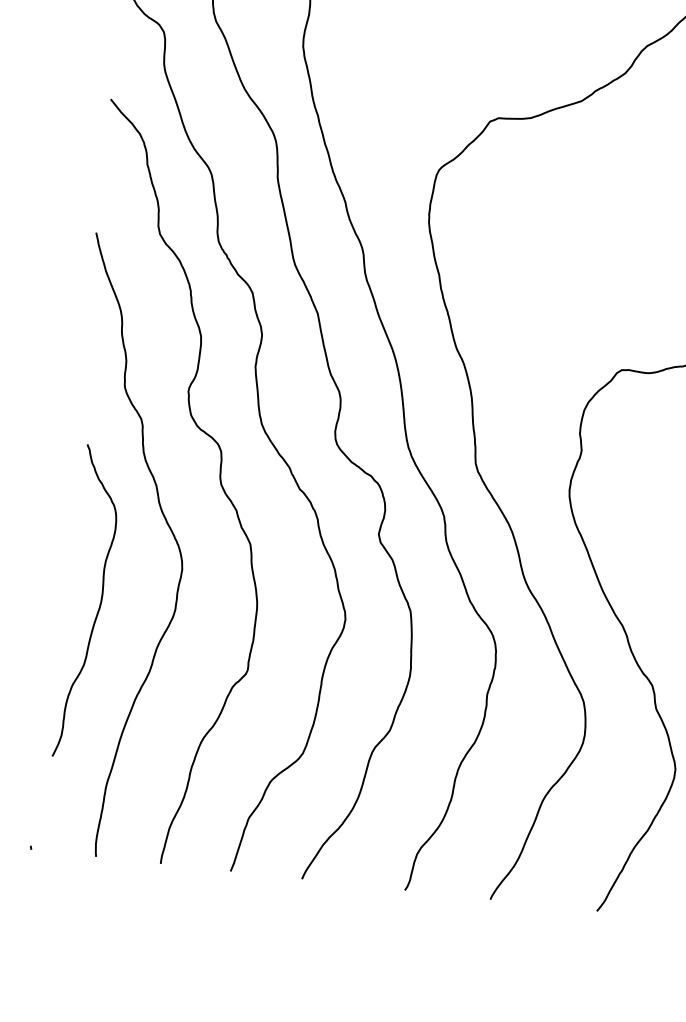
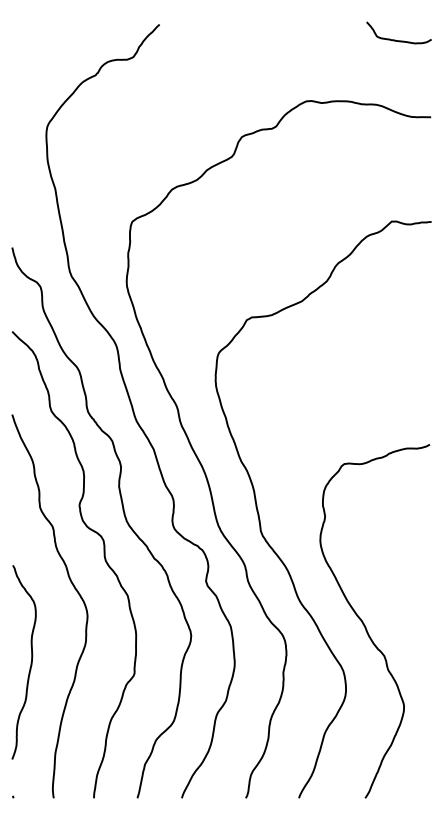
curve: (98, 603) -> (30, 662), moved

